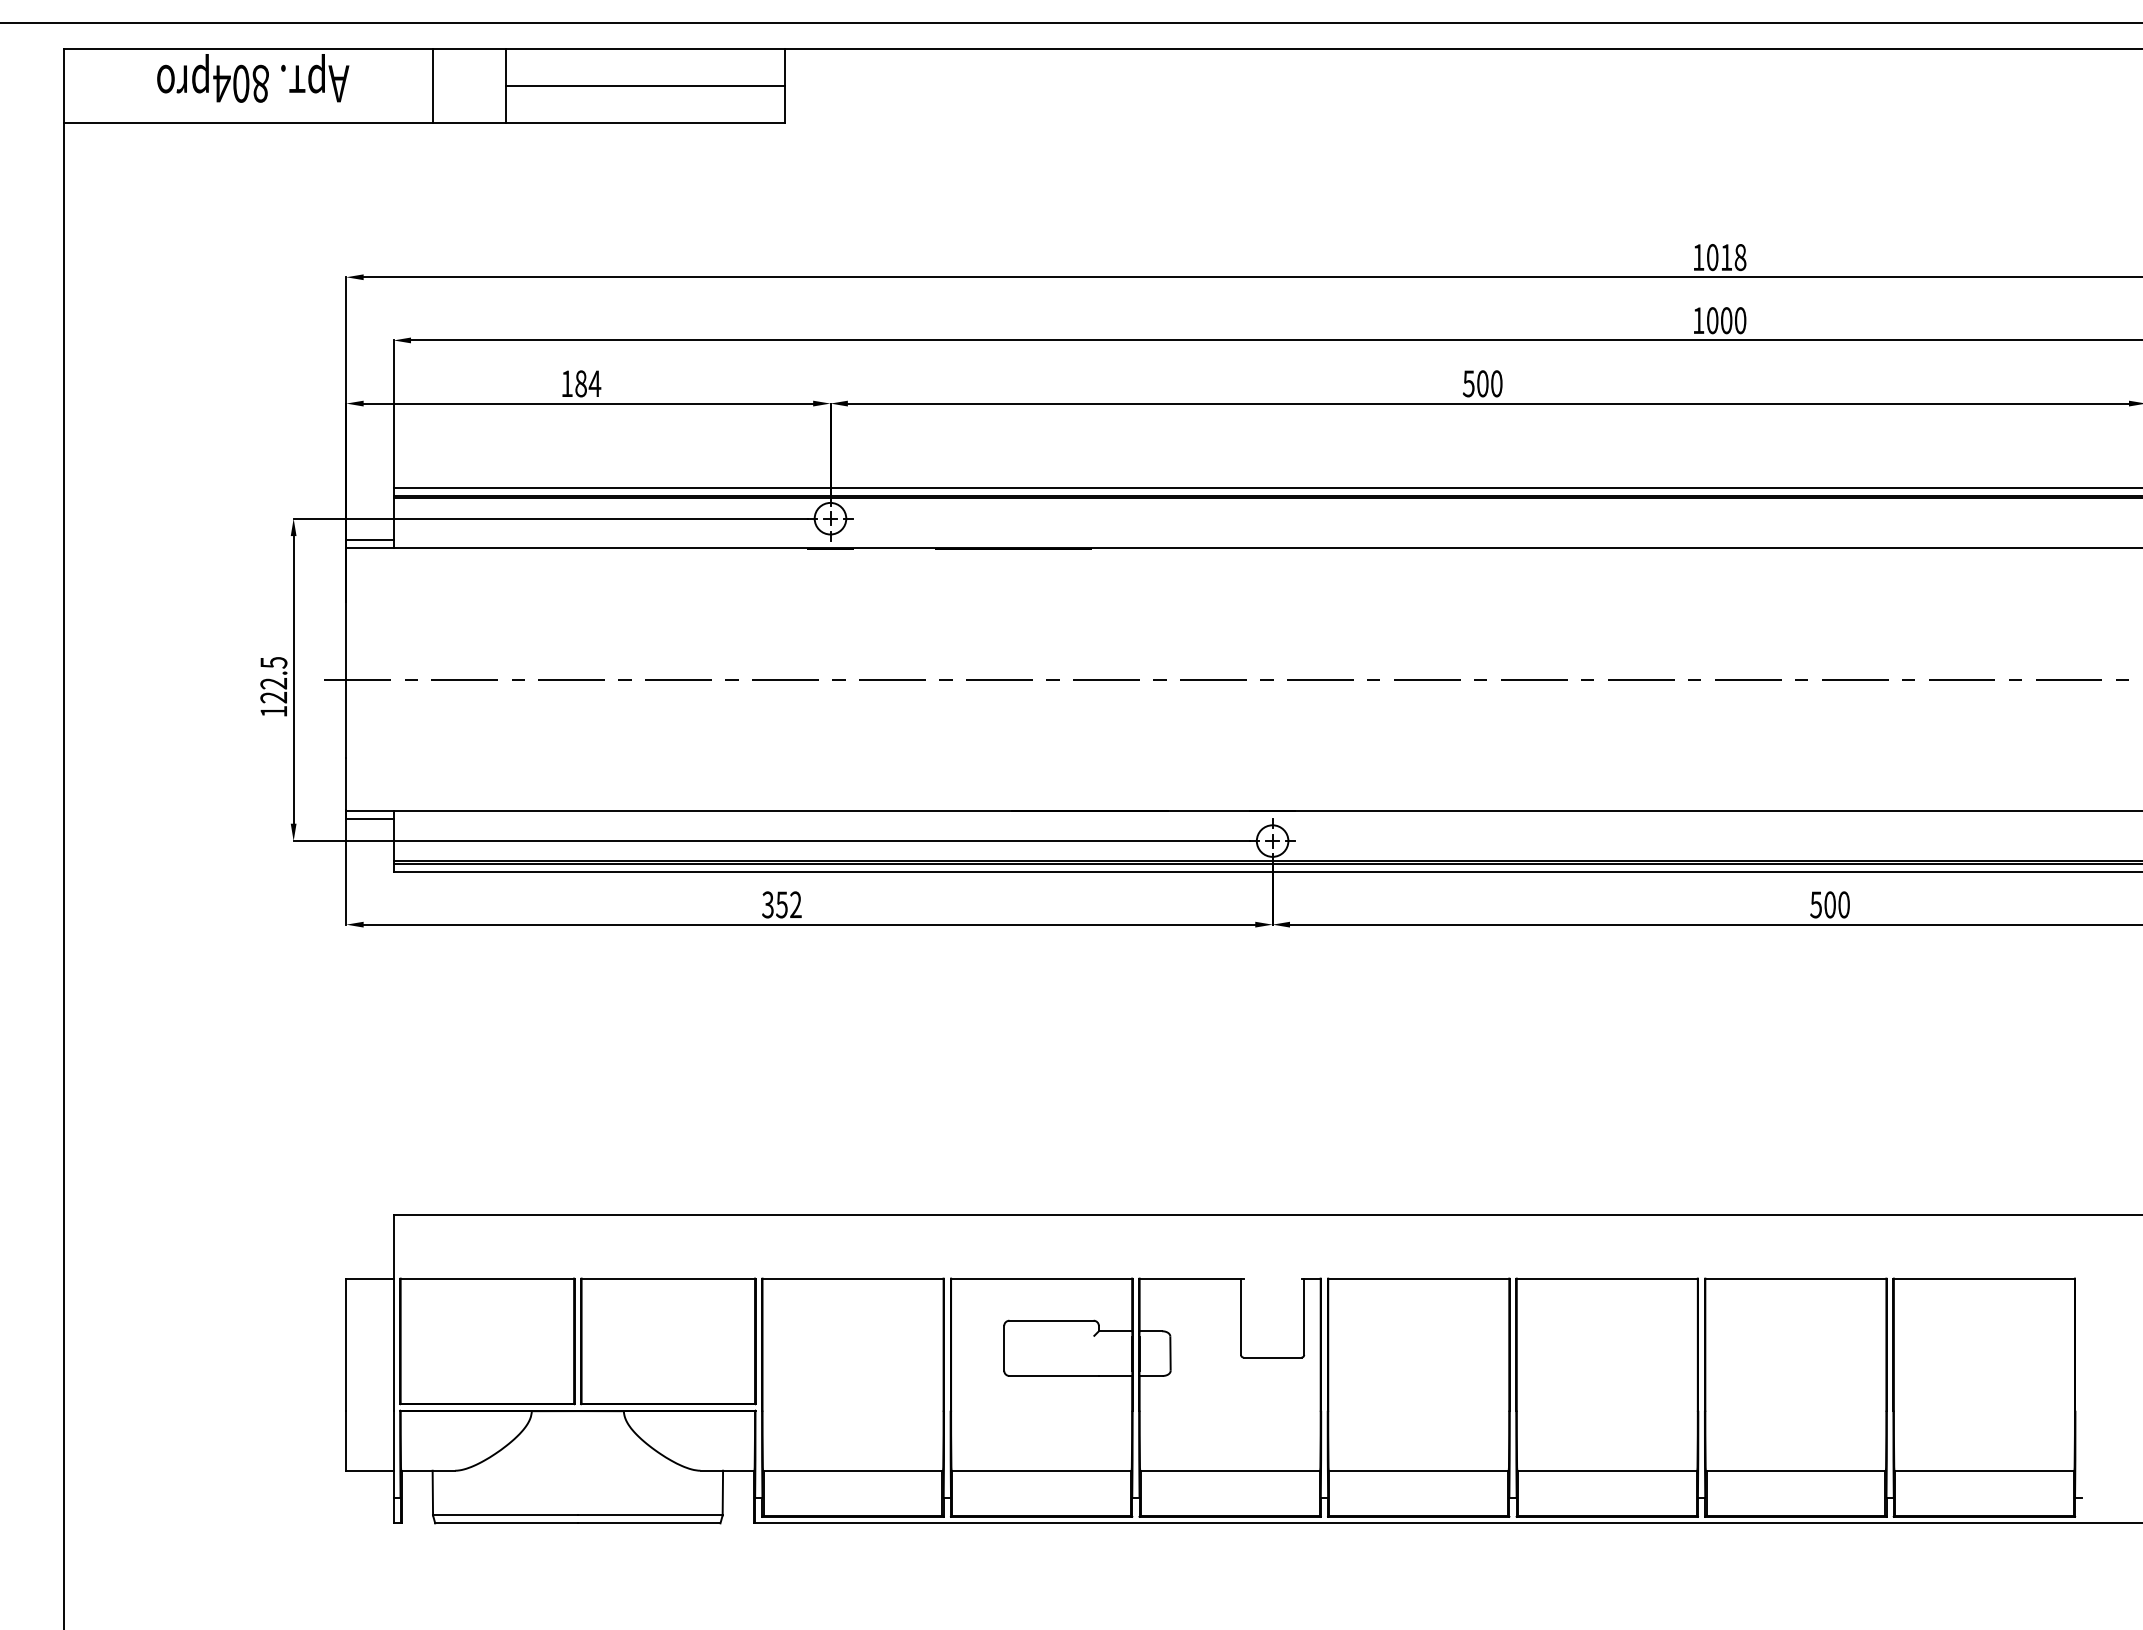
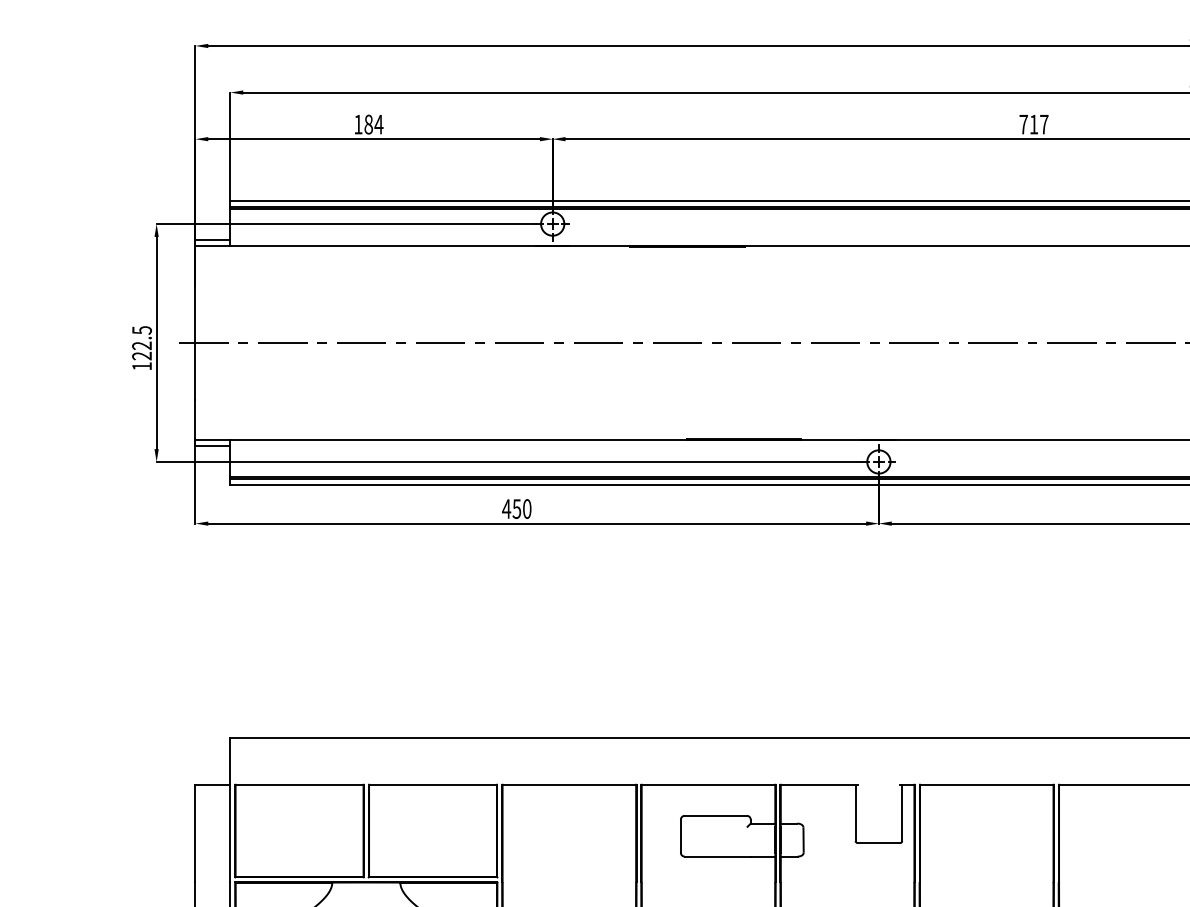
text: (1482, 383) -> (1033, 124), 500 -> 717
text: (781, 904) -> (516, 508), 352 -> 450

